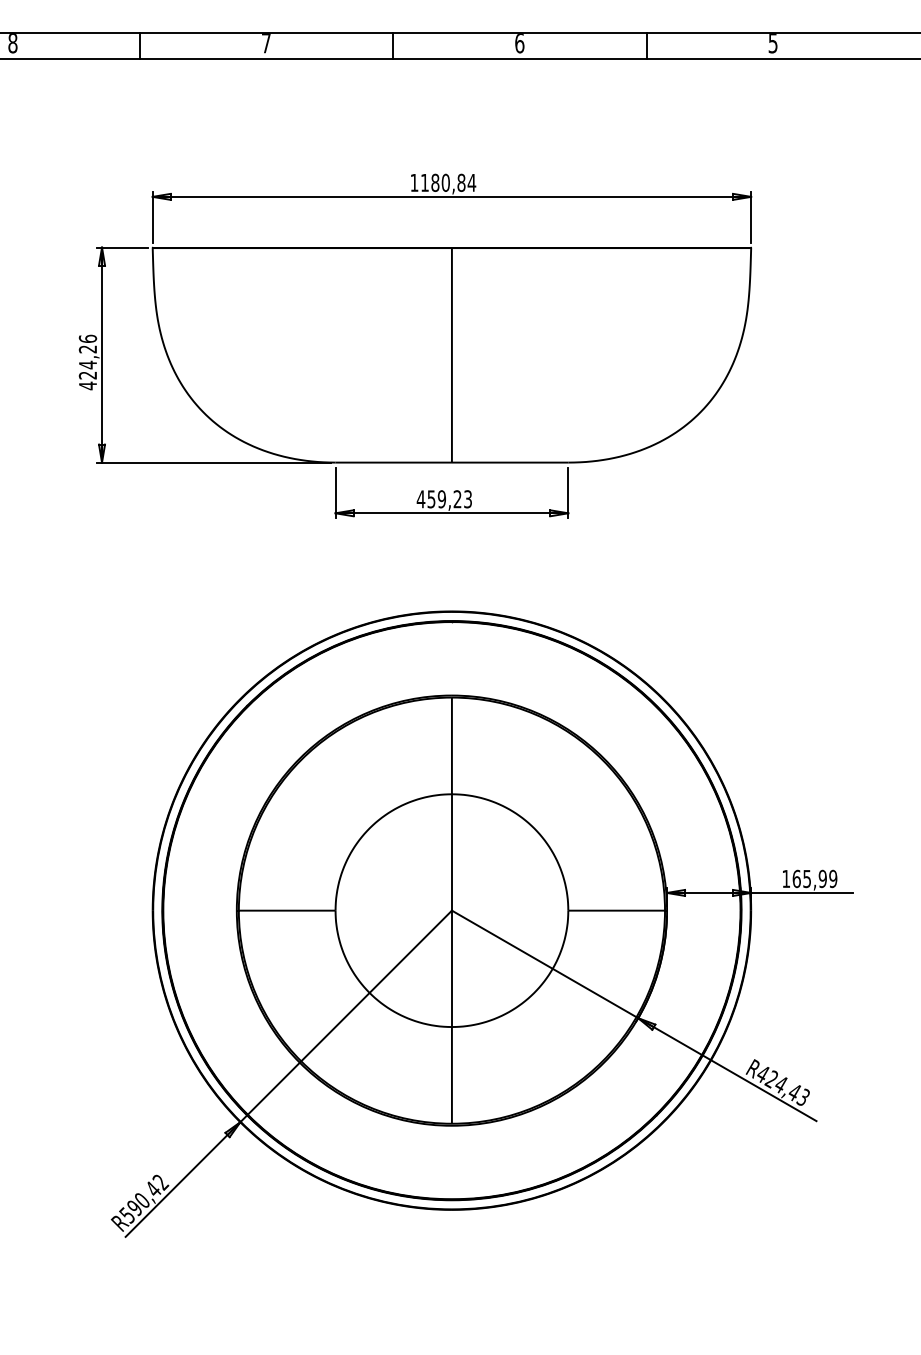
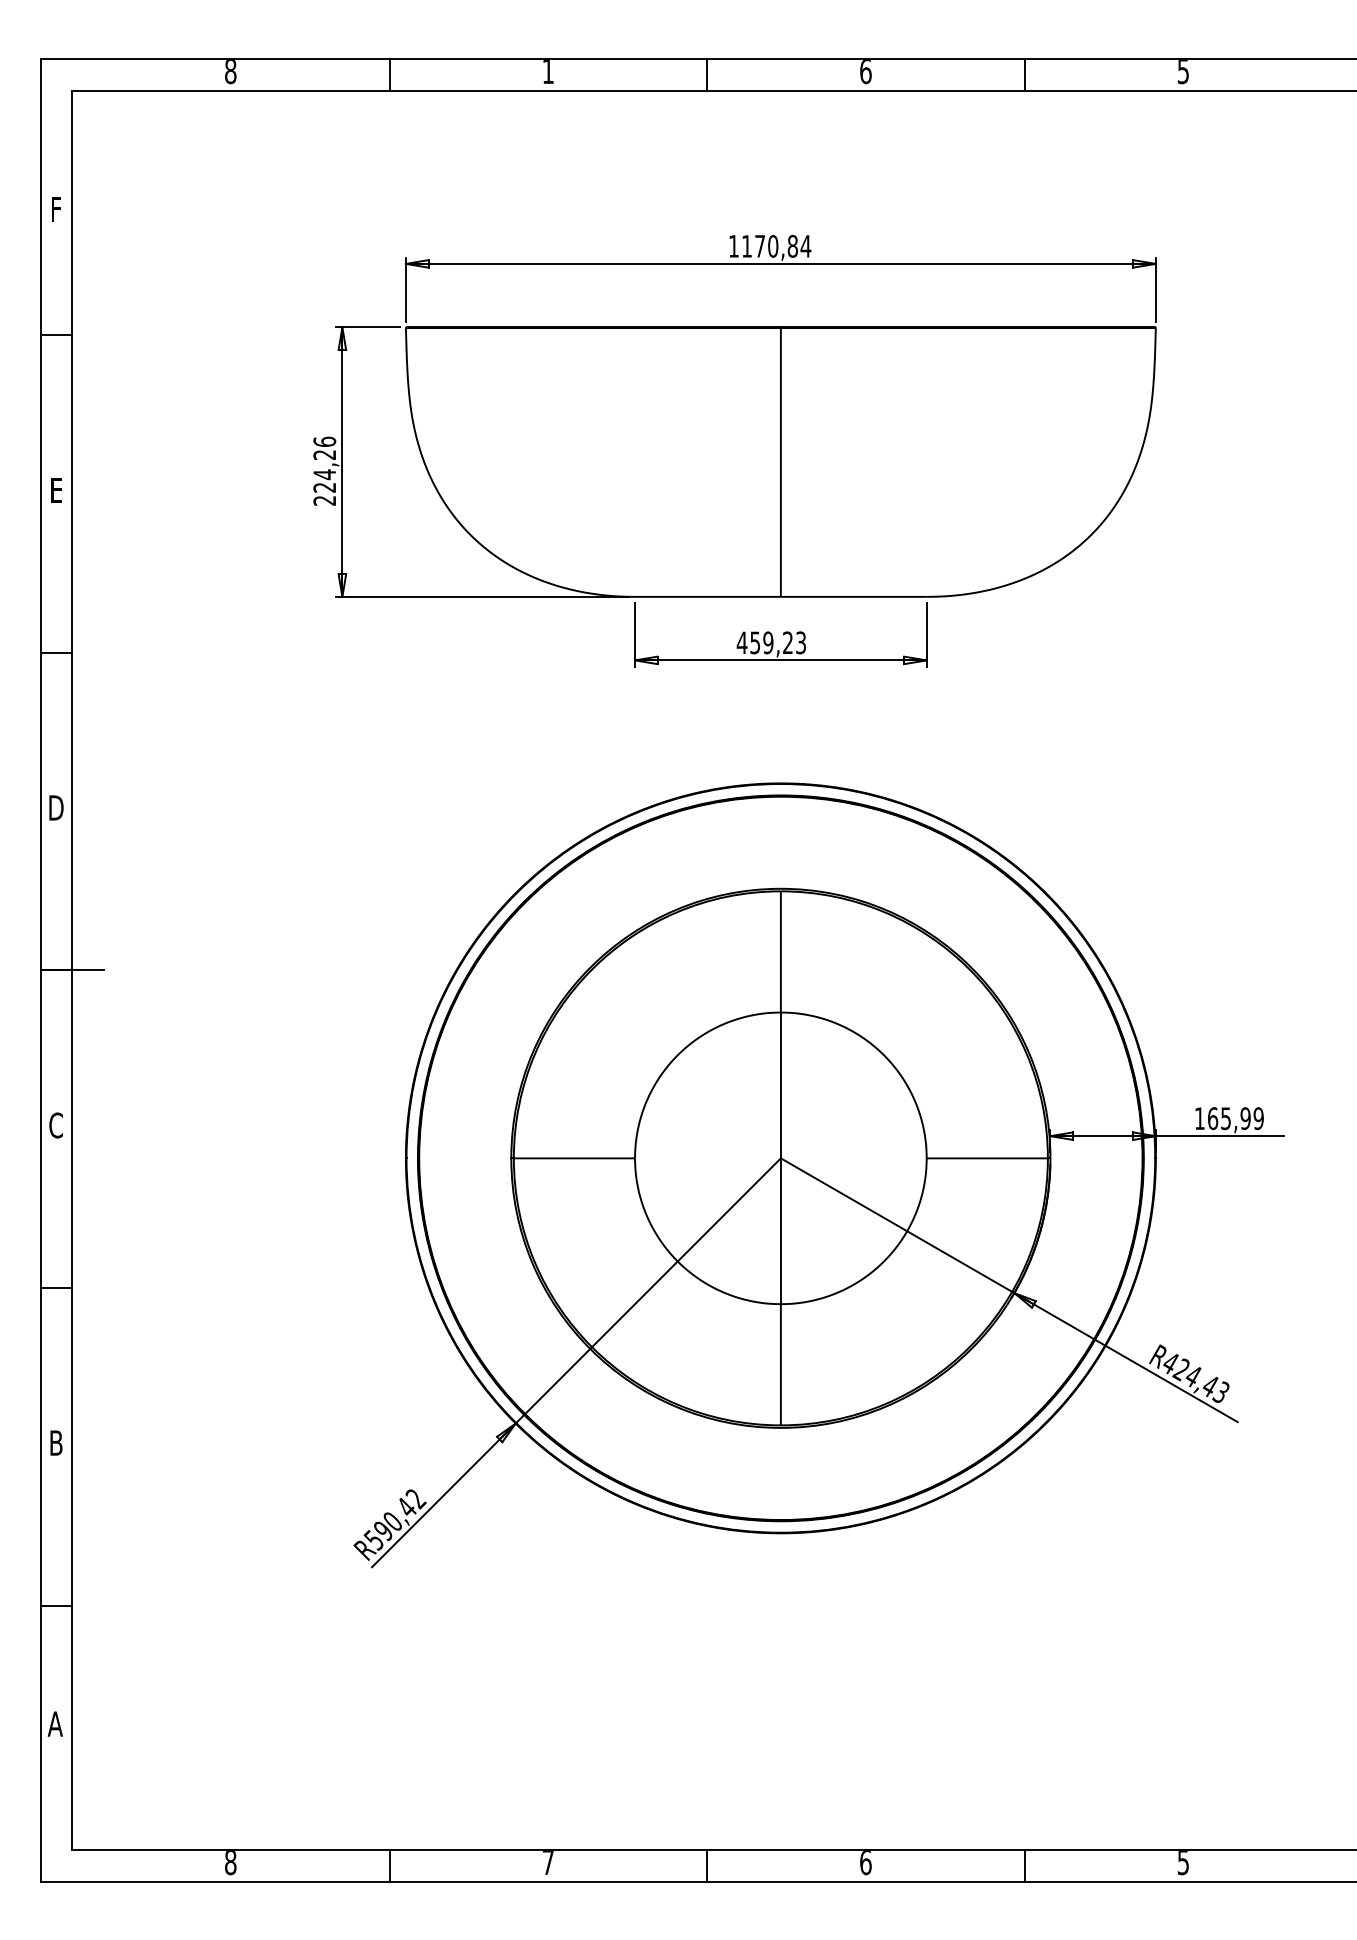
text: (265, 43) -> (547, 71), 7 -> 1
text: (435, 182) -> (760, 245), 1180,84 -> 1170,84
text: (87, 385) -> (324, 500), 424,26 -> 224,26

